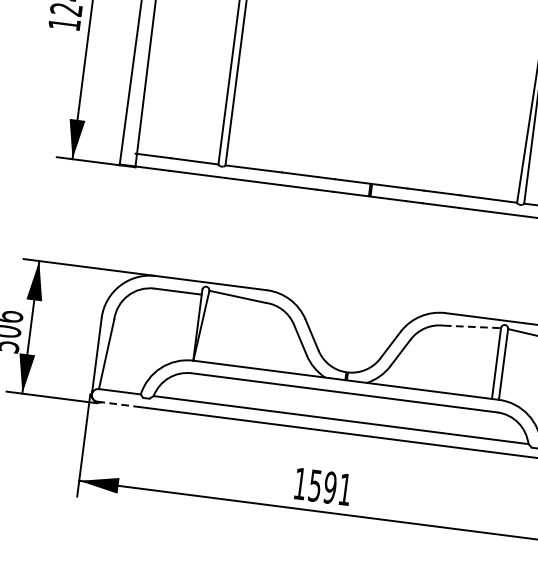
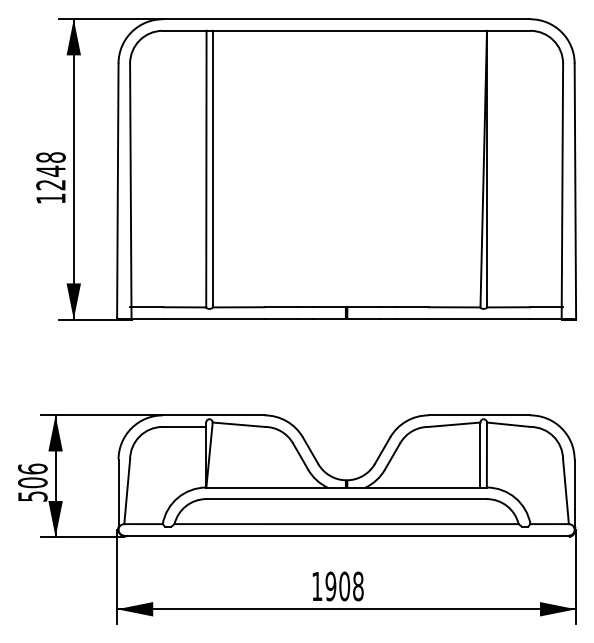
line: (473, 326) -> (455, 424), dashed -> solid
line: (119, 404) -> (144, 535), dashed -> solid
text: (330, 487) -> (344, 586), 1591 -> 1908

